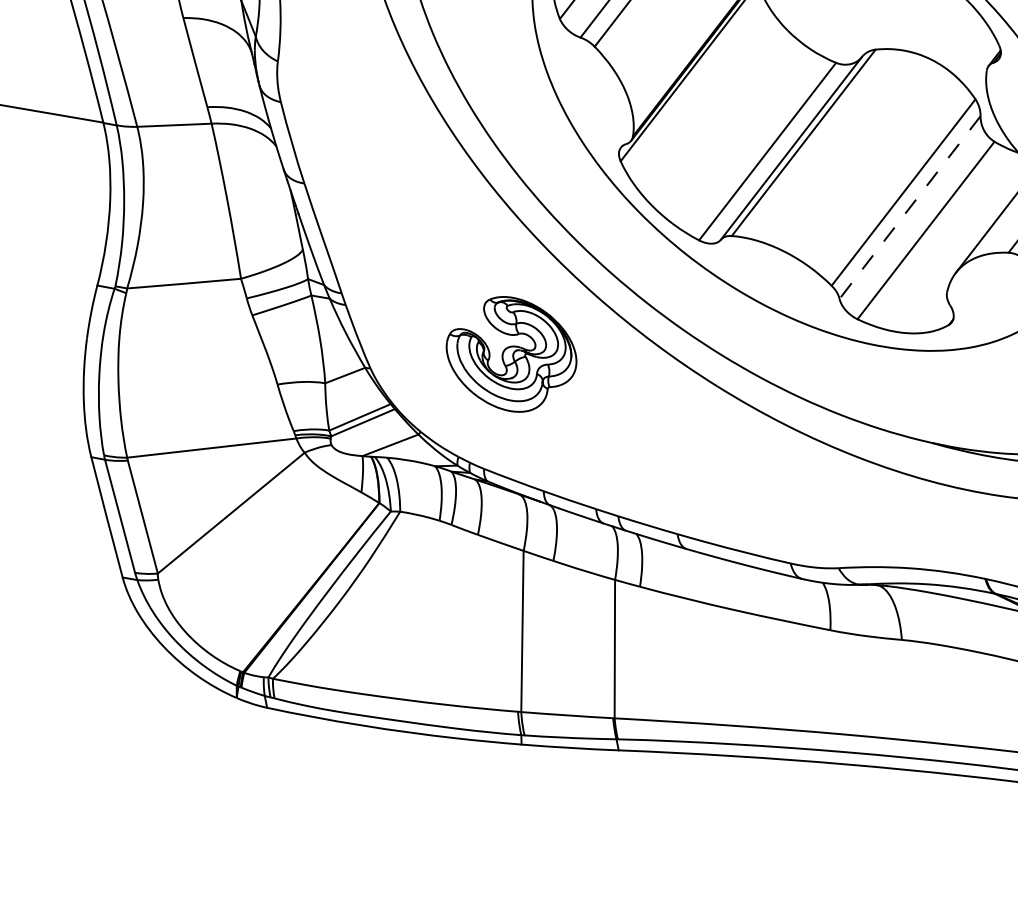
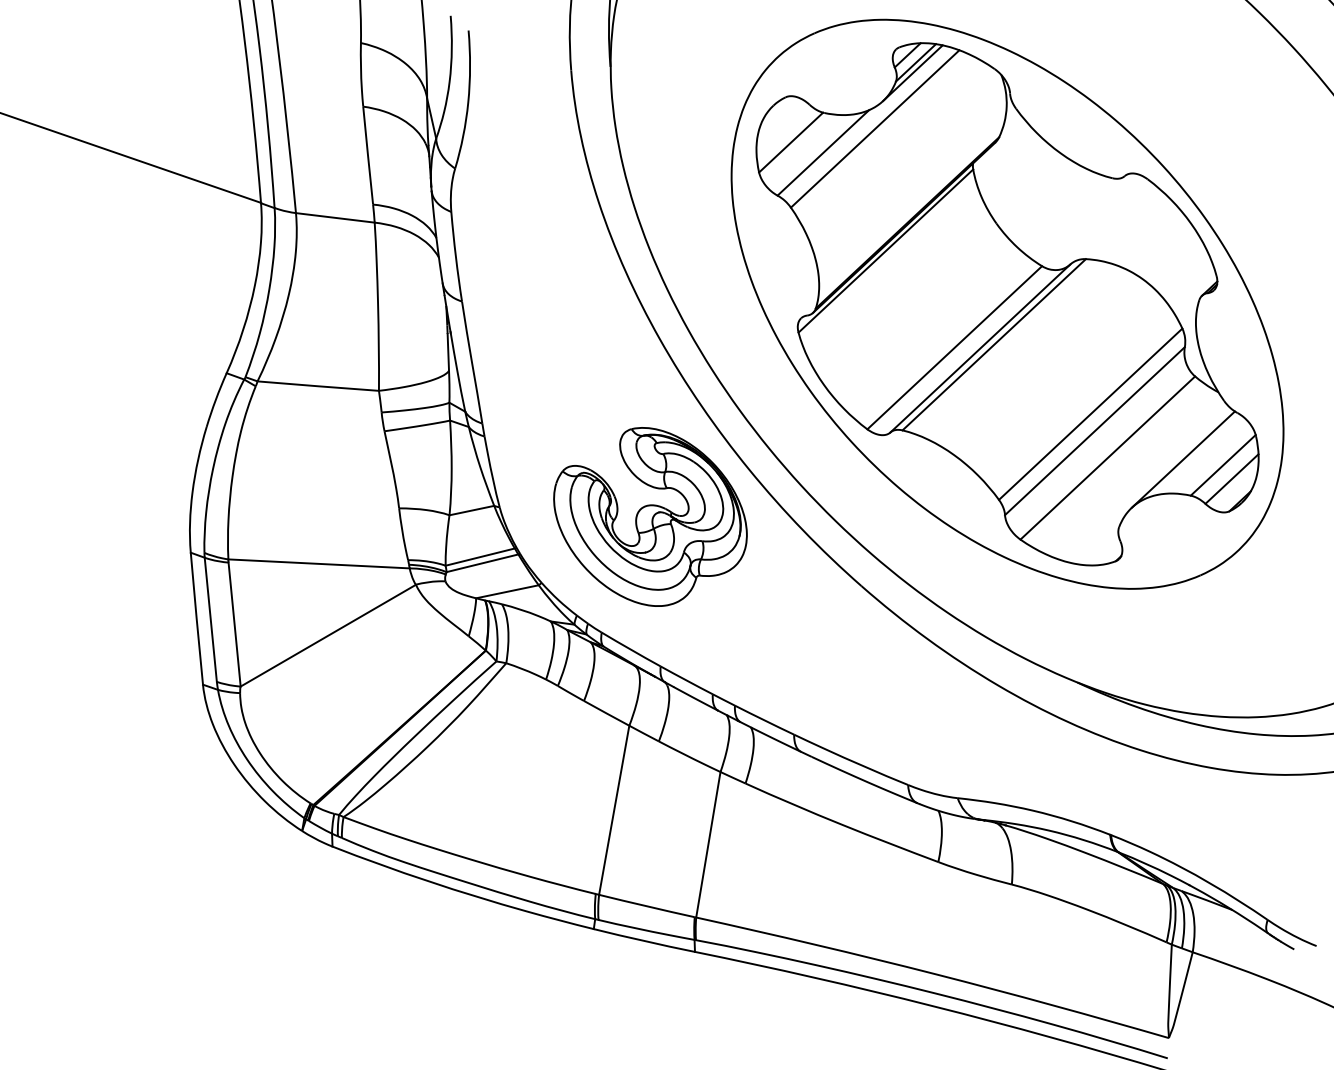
line: (909, 207) -> (1094, 431), dashed -> solid
part: (511, 353) -> (650, 516), size x1.43

